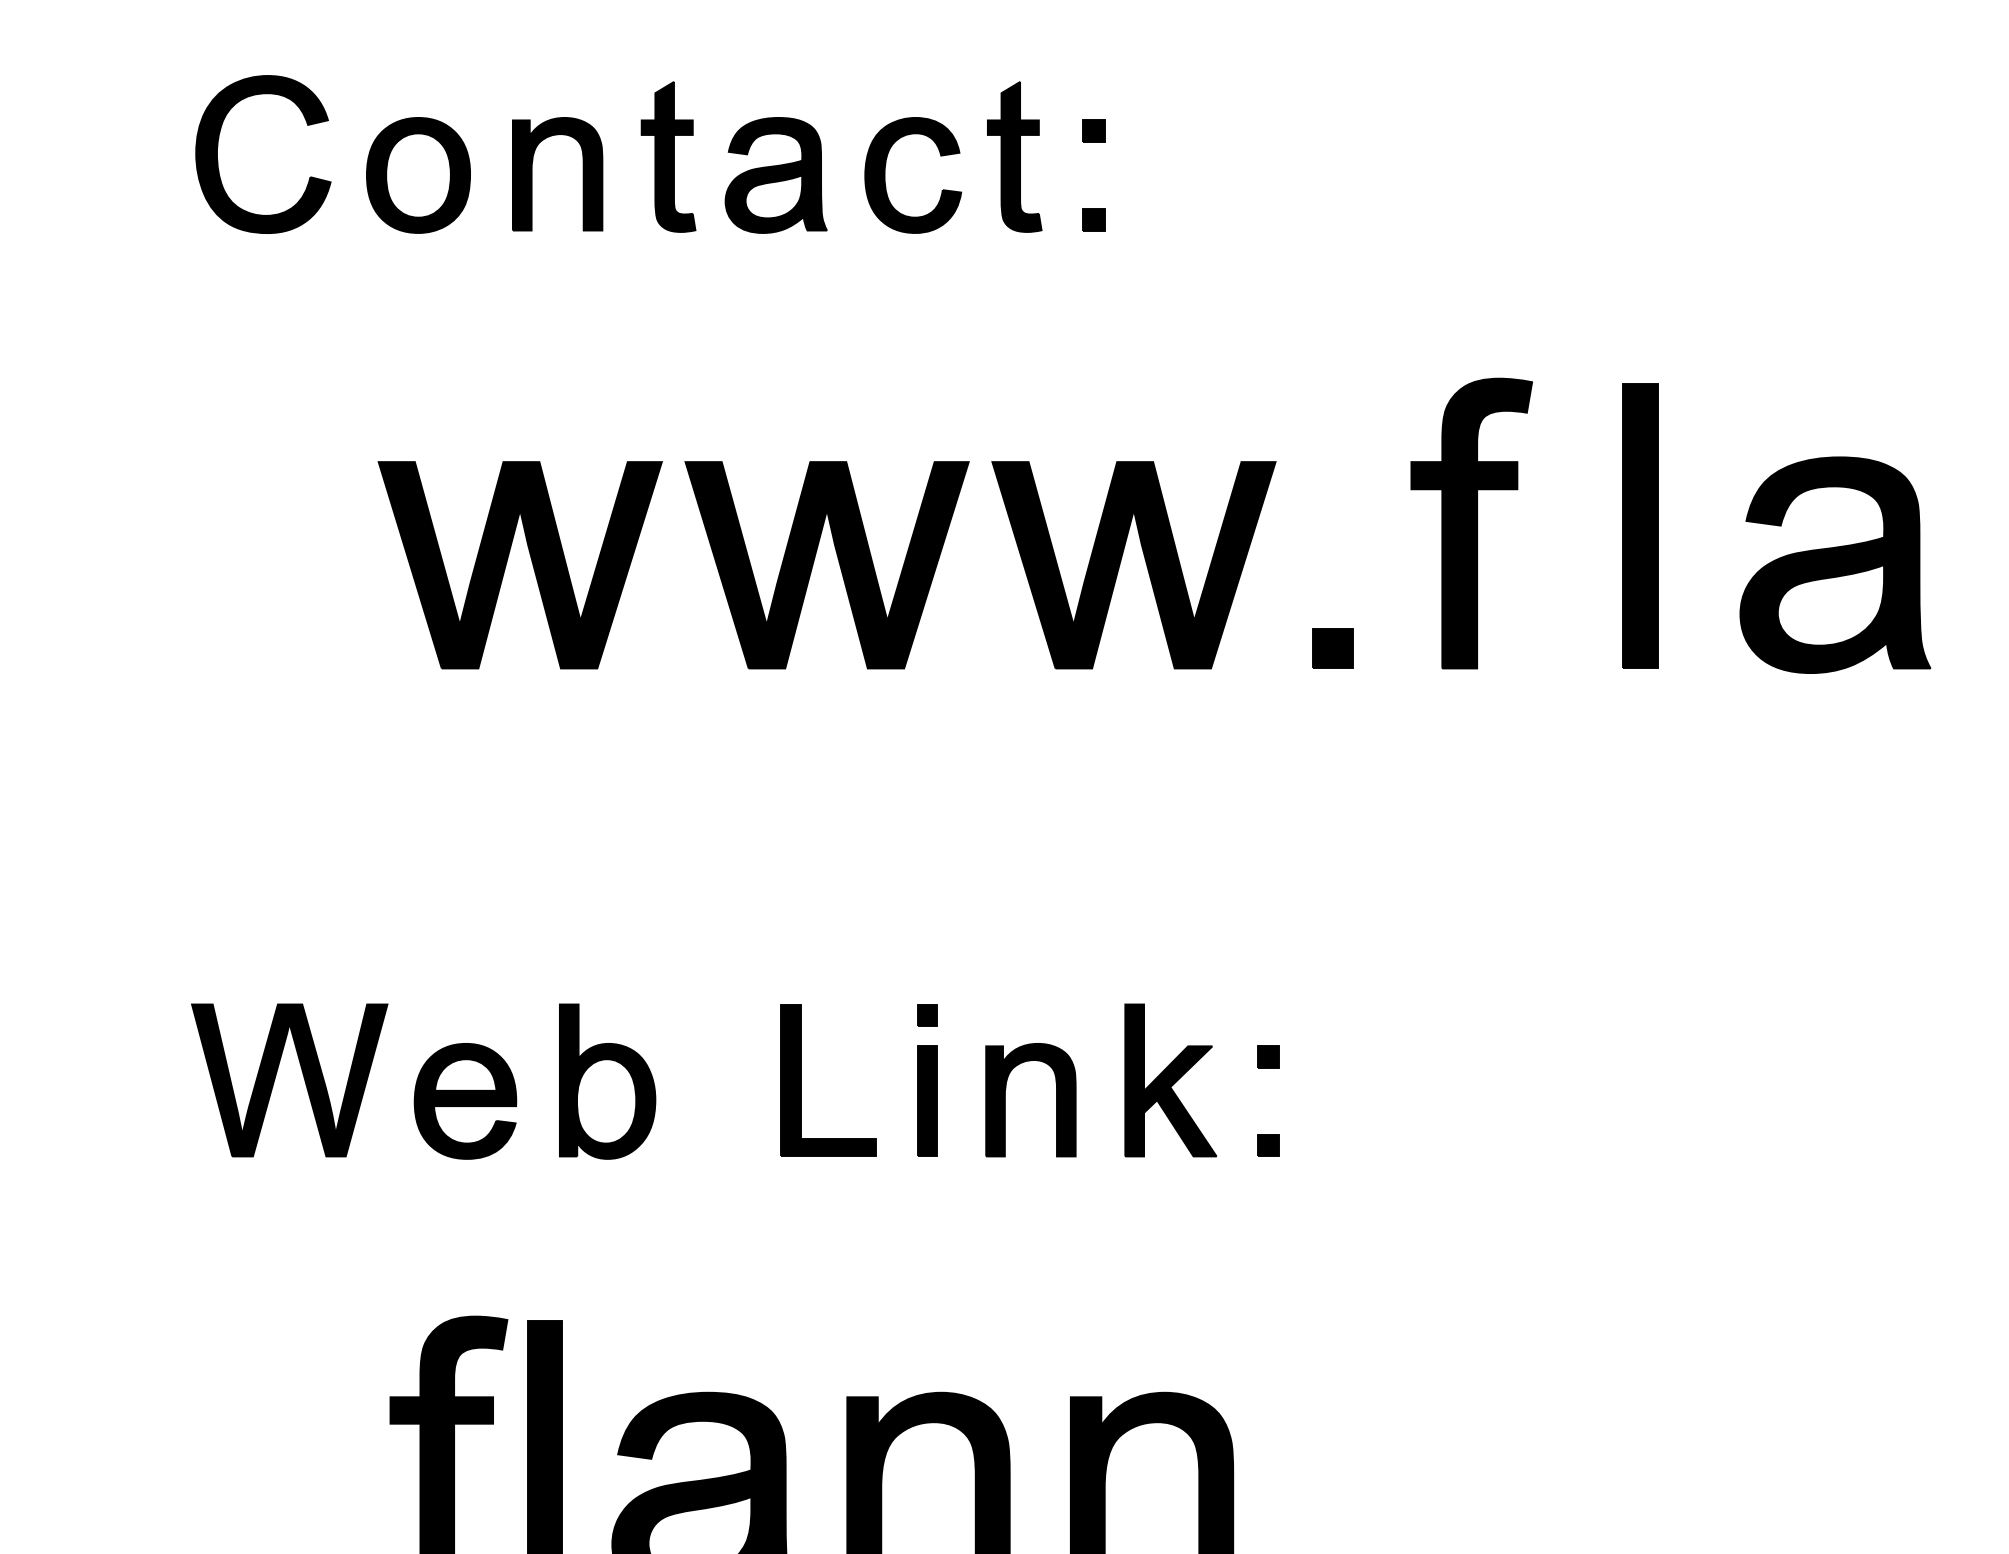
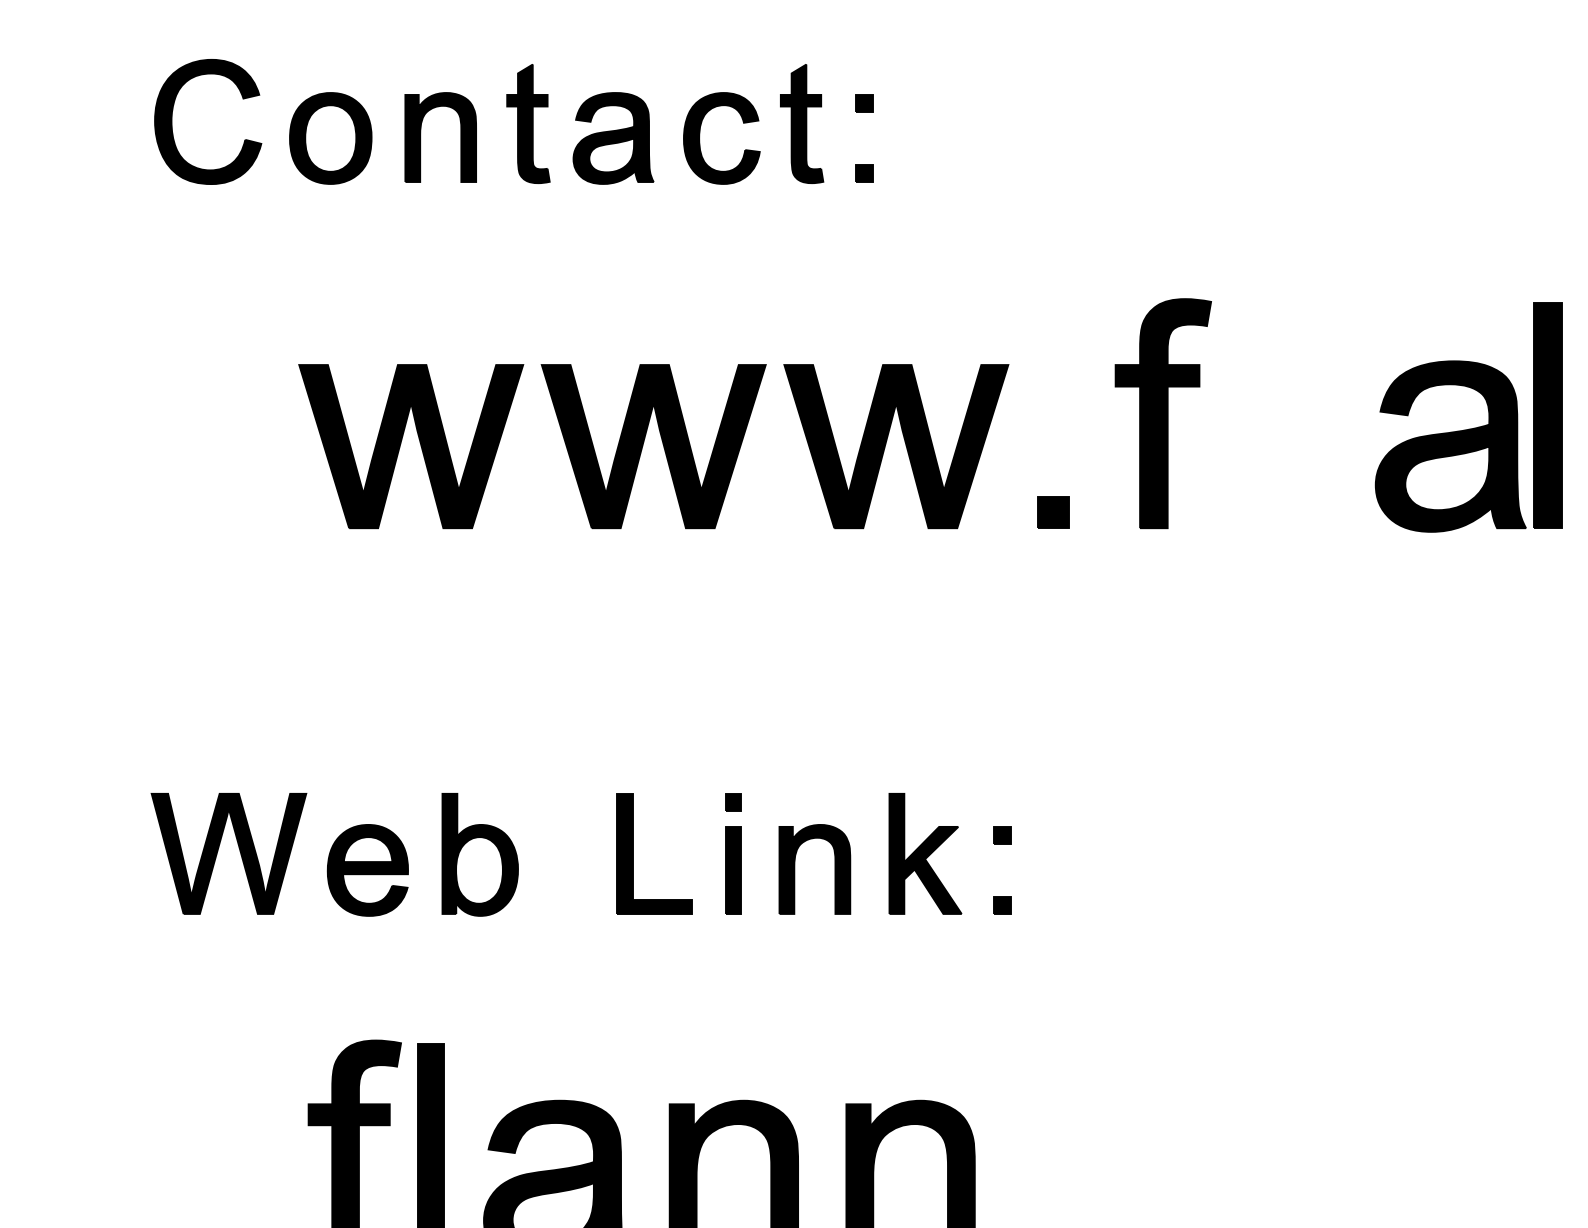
part: (1640, 525) -> (1547, 415), moved

